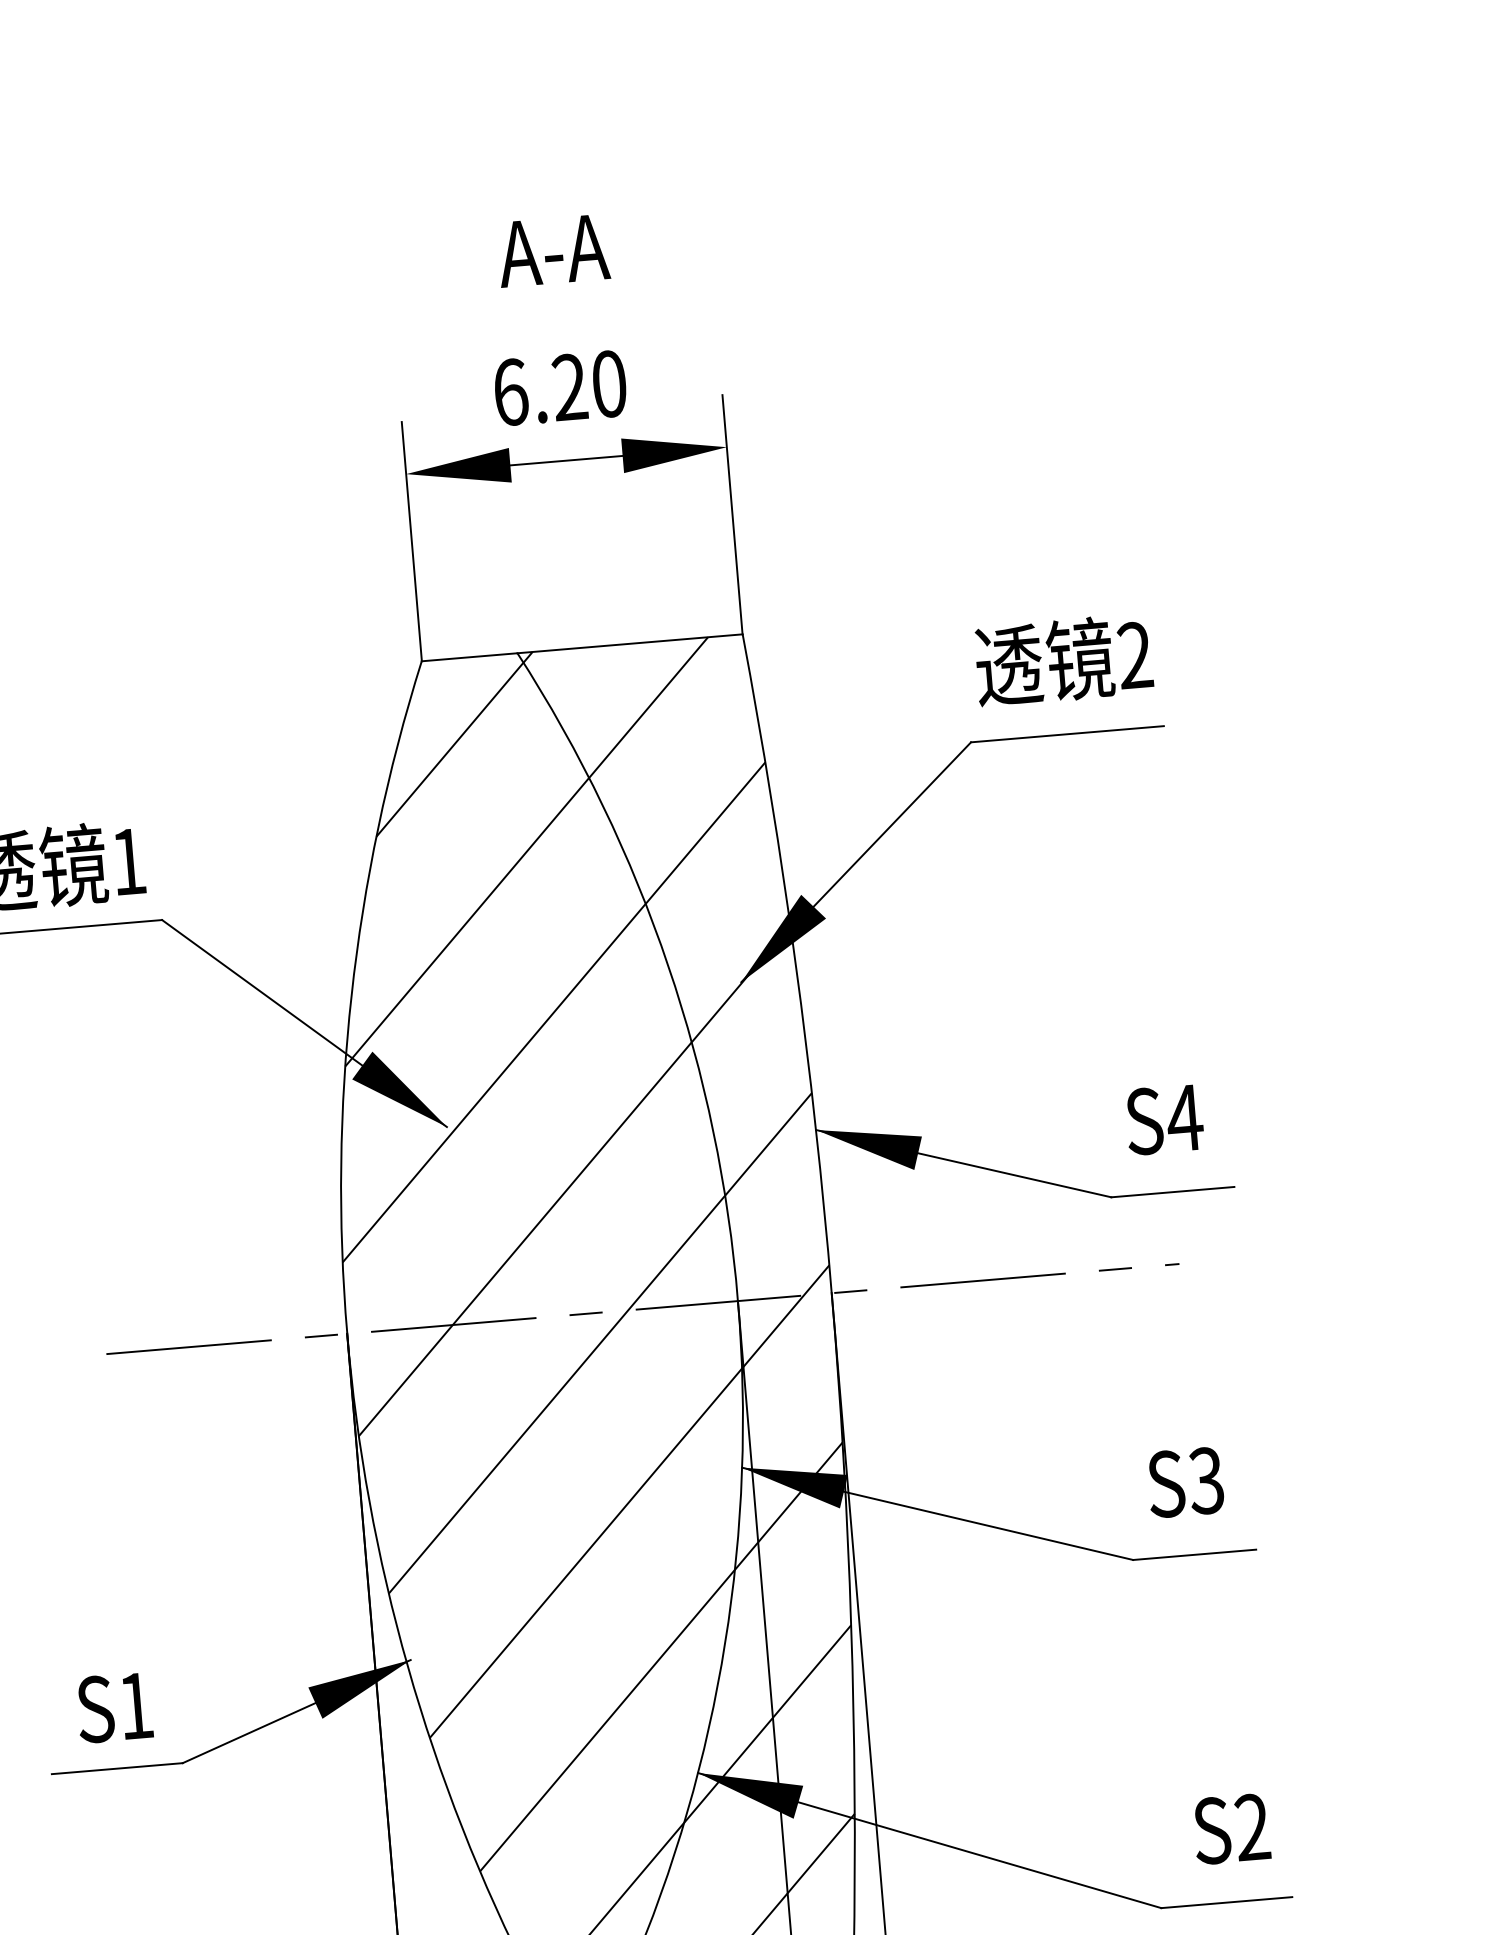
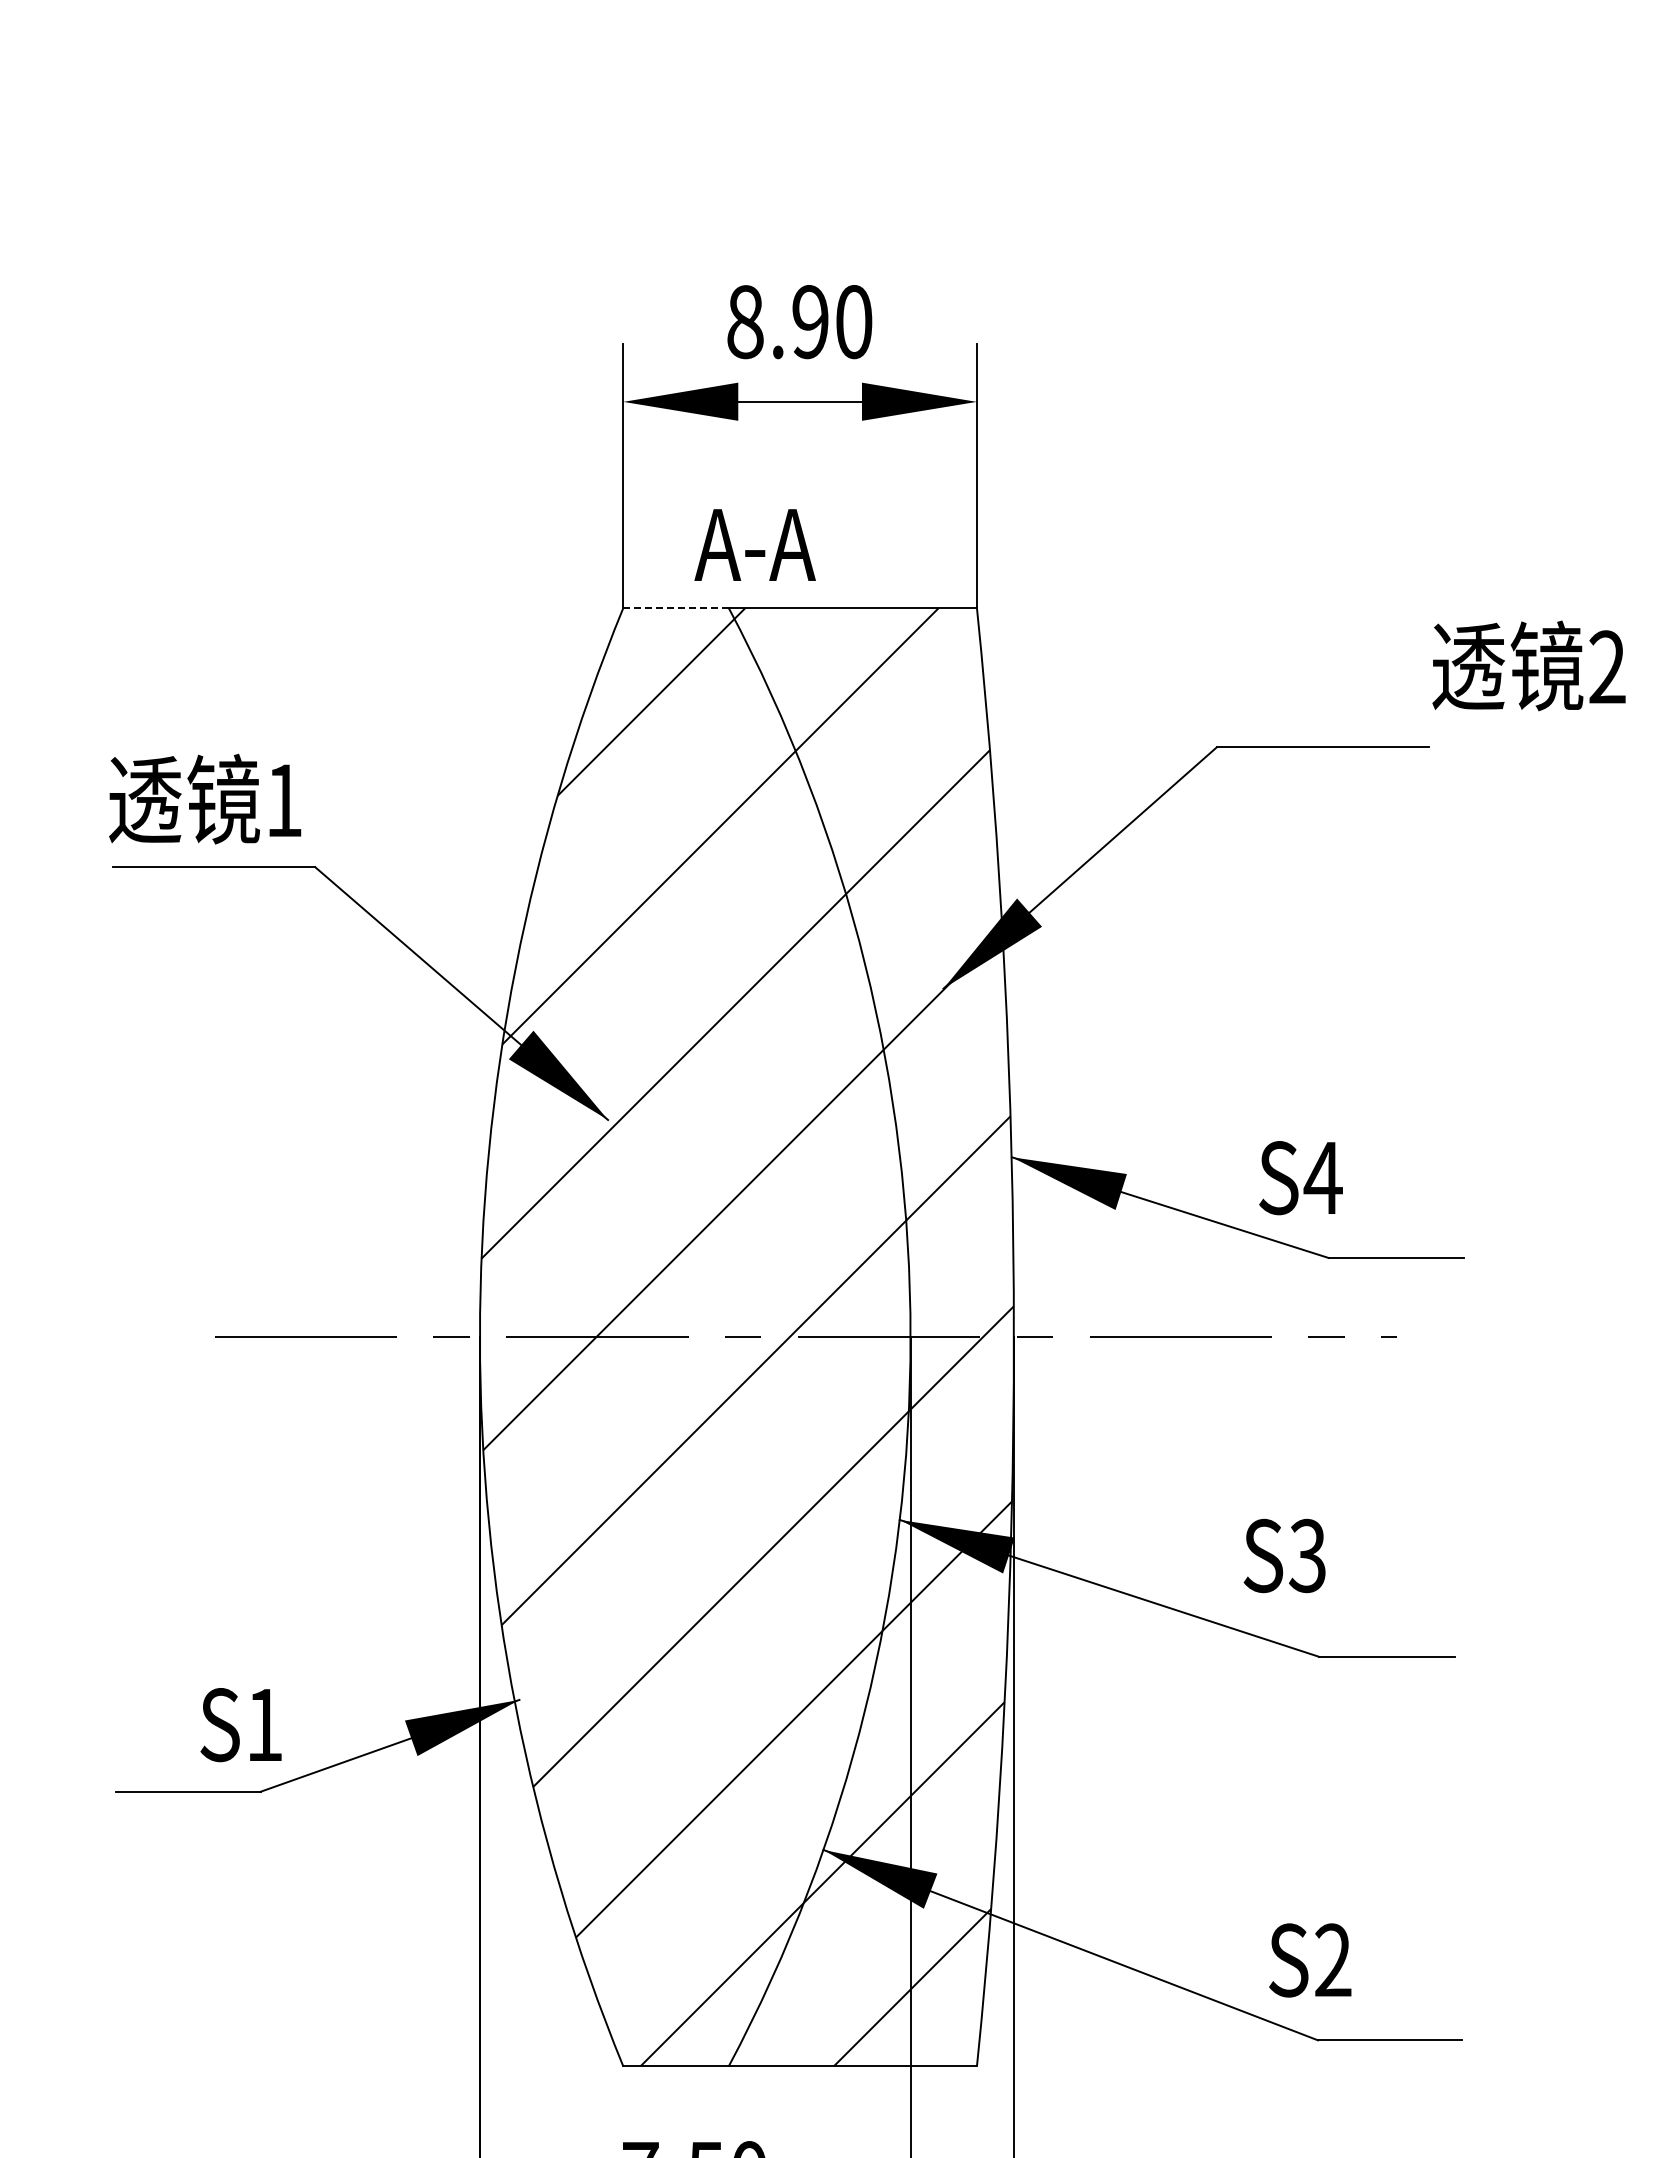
text: (552, 250) -> (754, 544), moved
text: (539, 390) -> (777, 322), 6.20 -> 8.90
line: (470, 657) -> (676, 608), solid -> dashed
text: (1063, 659) -> (1528, 665), moved
text: (1164, 1120) -> (1300, 1178), moved
text: (1185, 1482) -> (1284, 1555), moved
text: (114, 1708) -> (240, 1725), moved
text: (1231, 1829) -> (1310, 1960), moved

